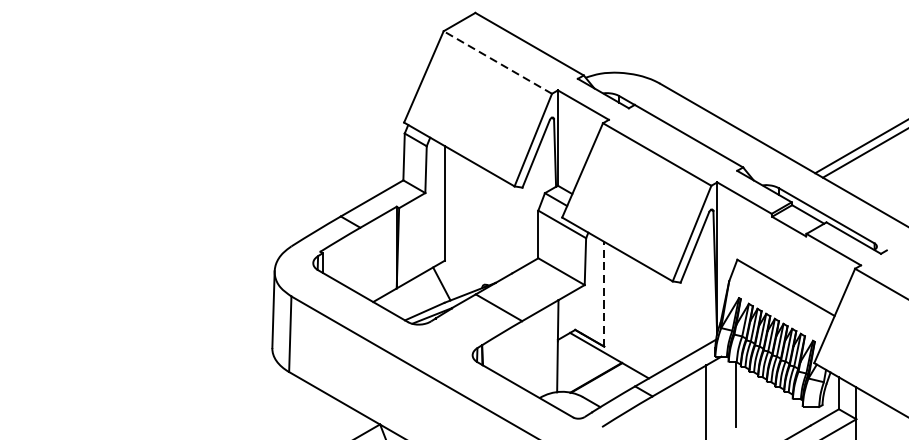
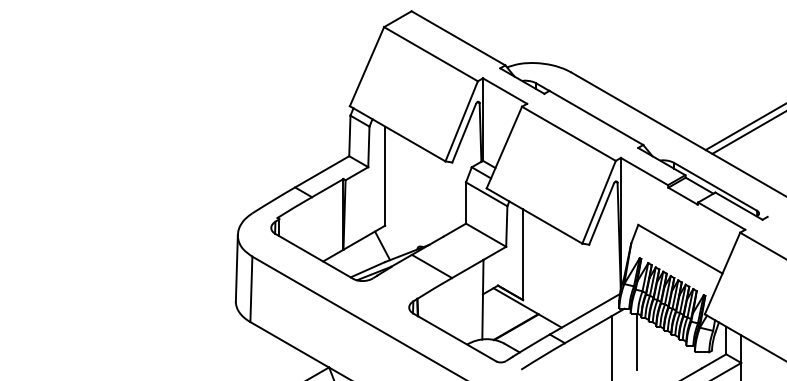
line: (497, 61) -> (430, 53), dashed -> solid
line: (604, 293) -> (523, 254), dashed -> solid

